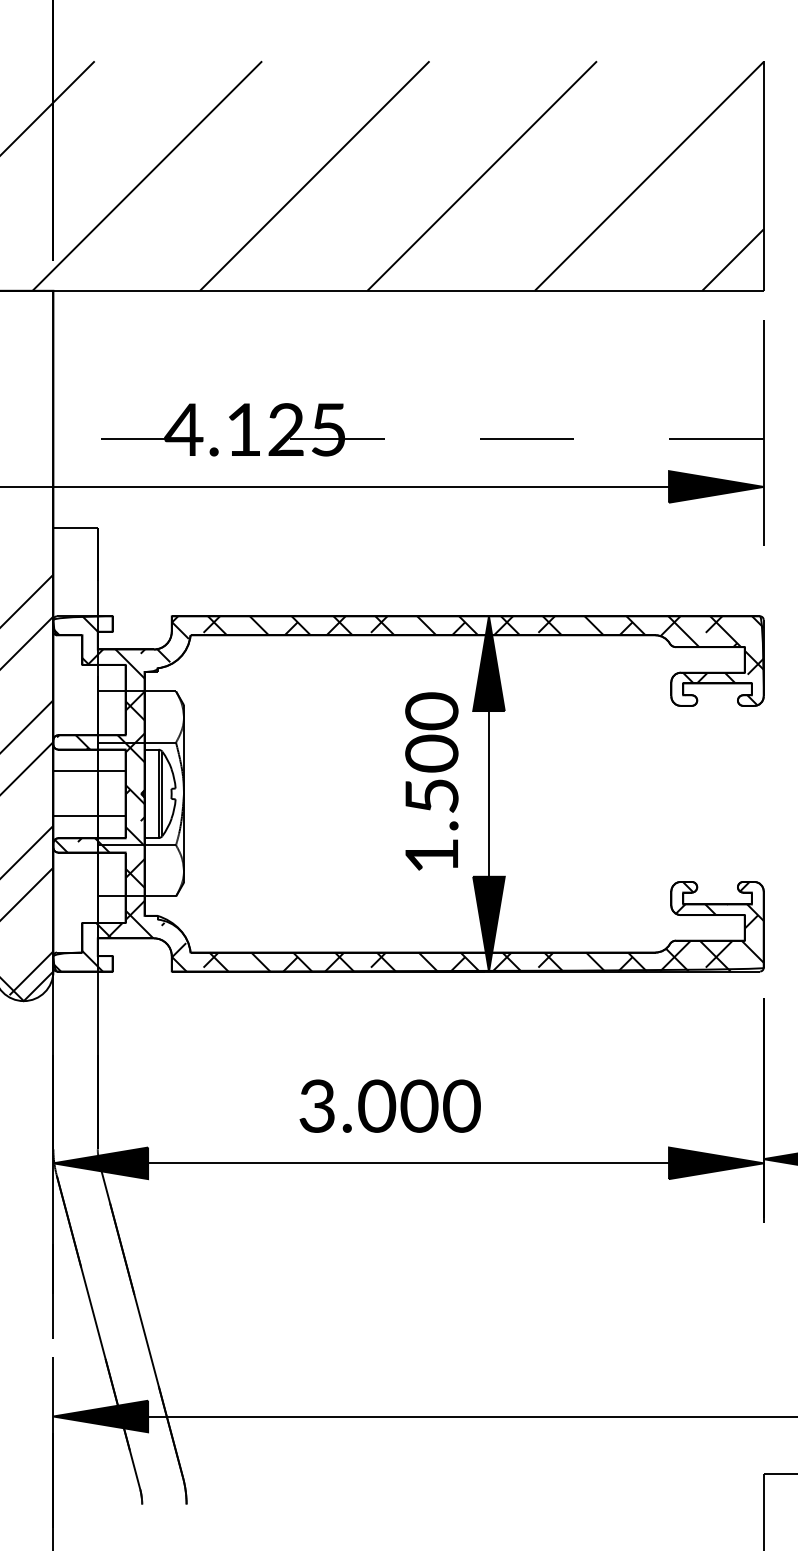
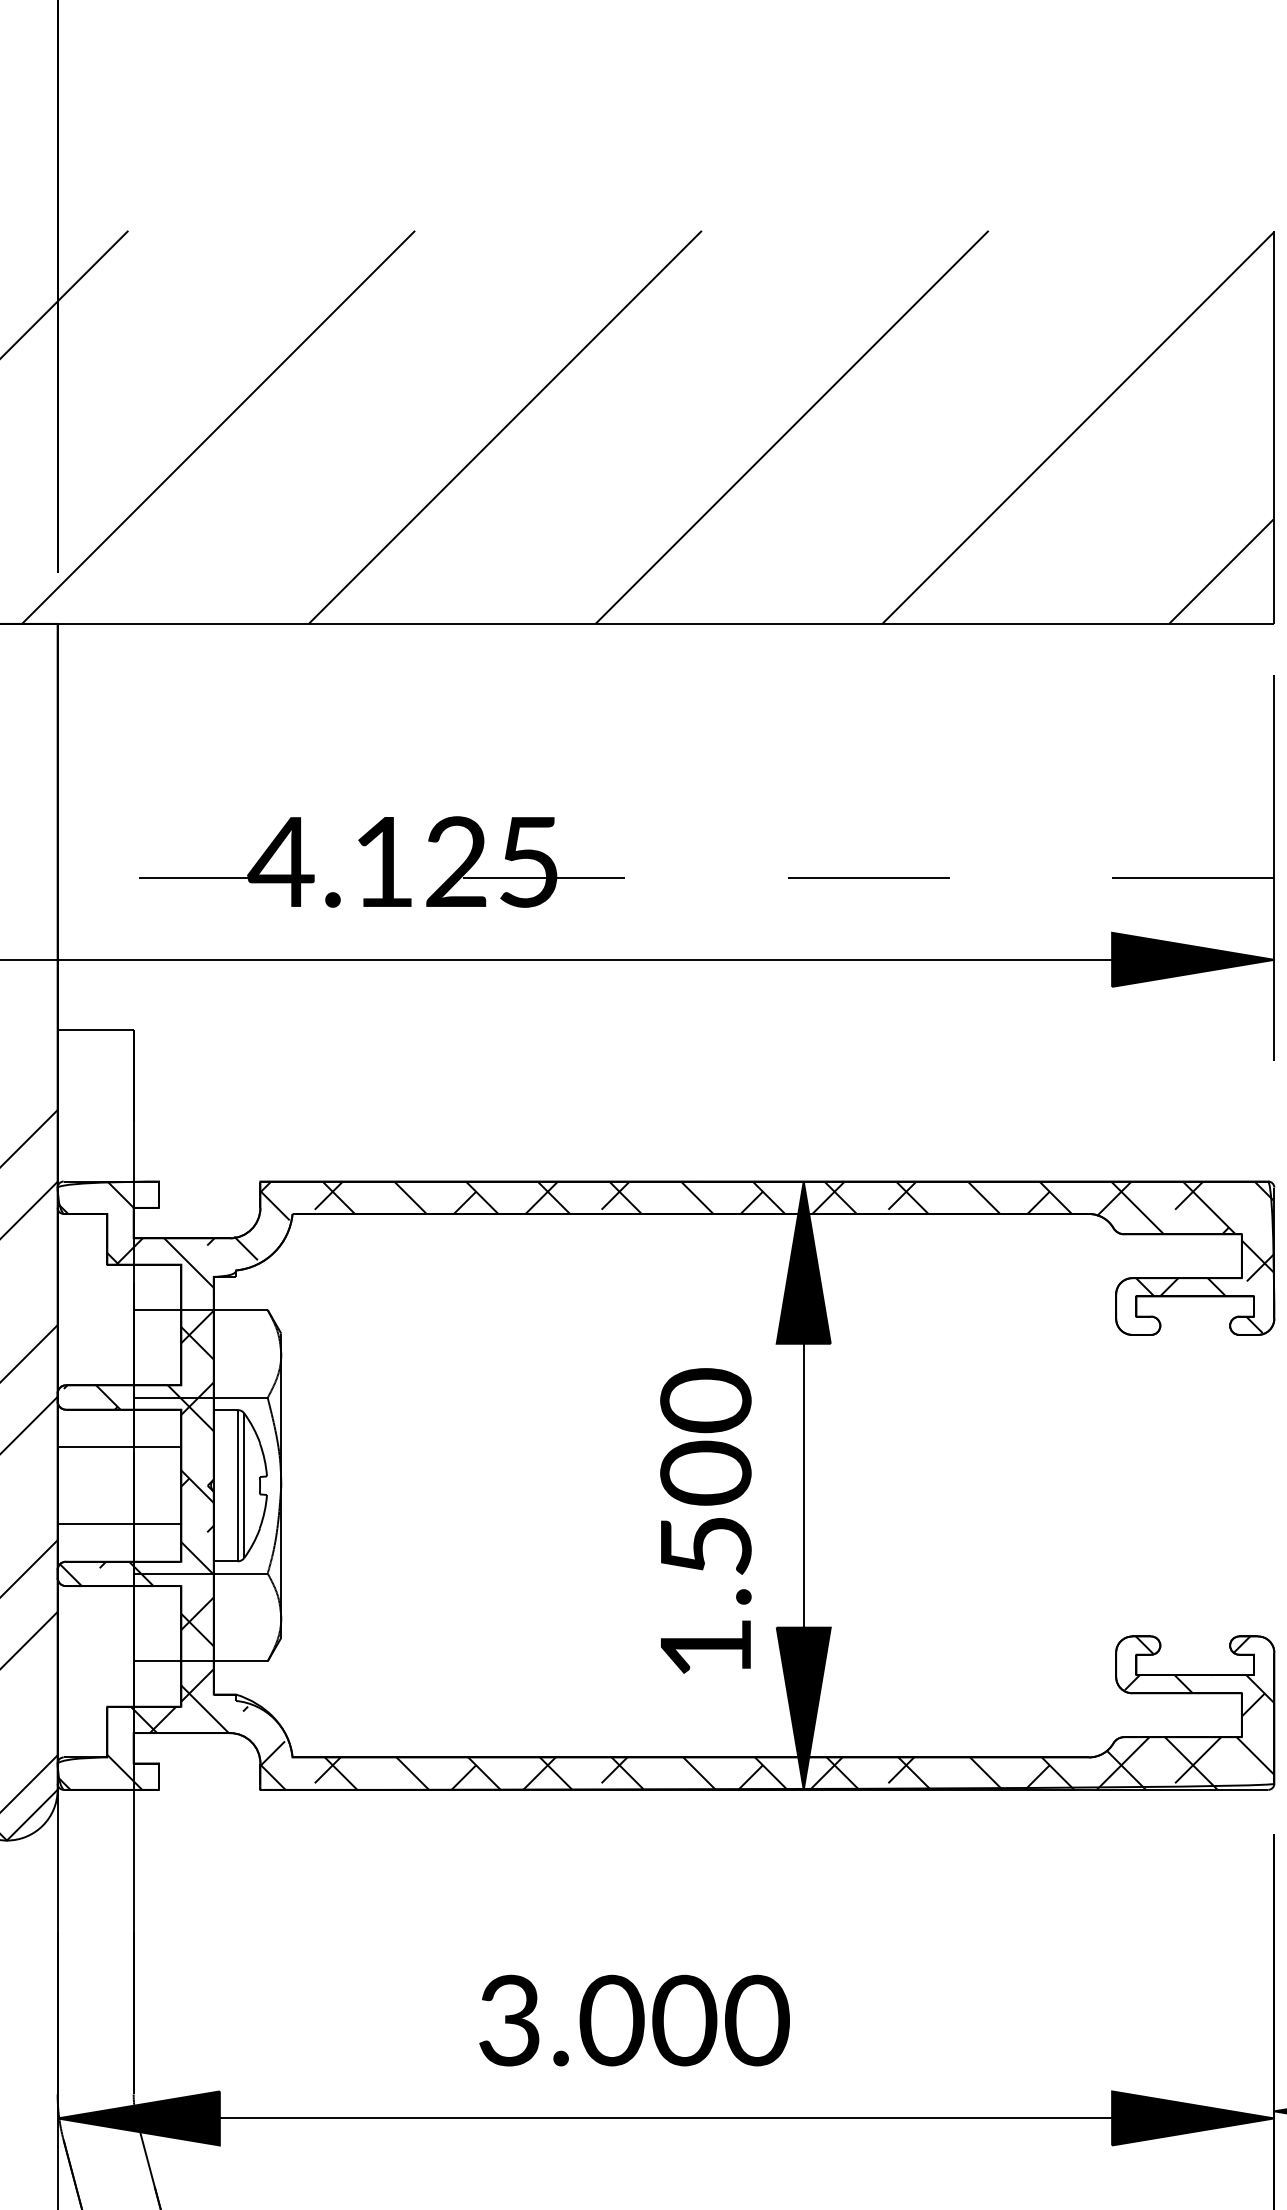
text: (431, 781) -> (705, 1520), moved

